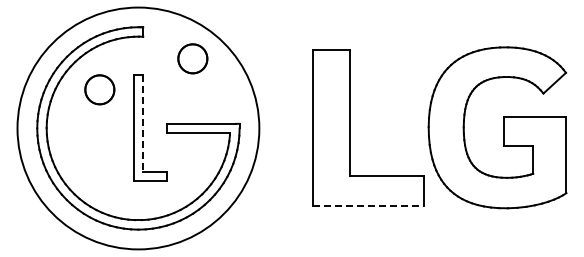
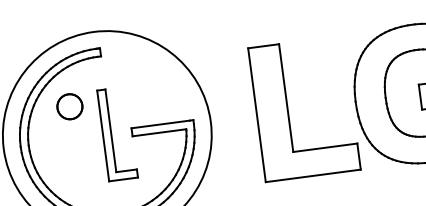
part: (192, 58) -> (145, 69), removed
line: (143, 124) -> (111, 131), dashed -> solid
line: (369, 206) -> (313, 176), dashed -> solid

